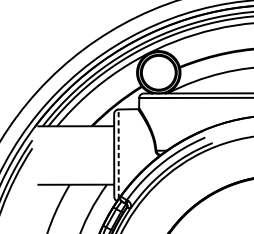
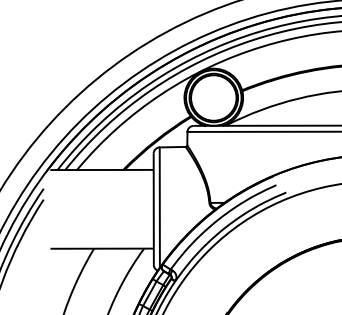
line: (118, 154) -> (159, 207), dashed -> solid

